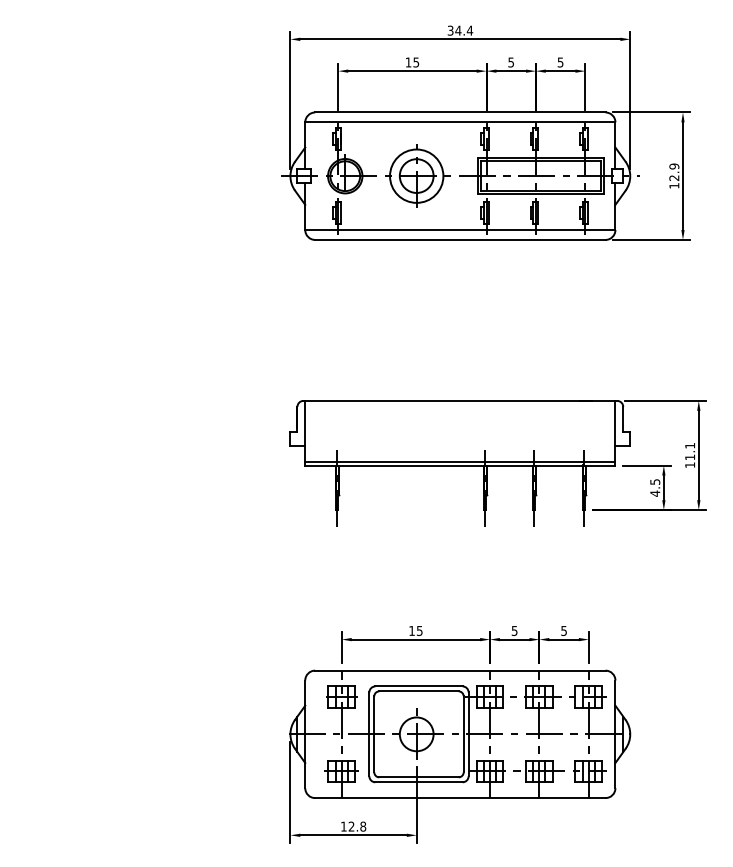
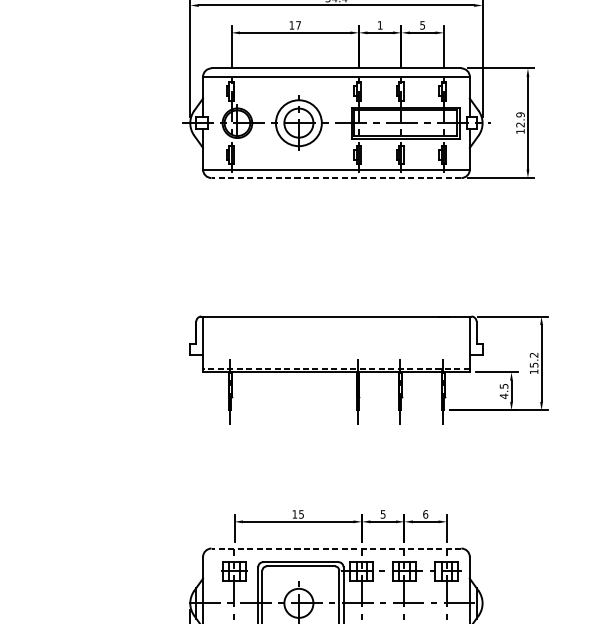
text: (416, 62) -> (298, 25), 15 -> 17
text: (510, 62) -> (379, 25), 5 -> 1
line: (459, 239) -> (335, 177), solid -> dashed
text: (690, 451) -> (534, 360), 11.1 -> 15.2
line: (459, 461) -> (335, 368), solid -> dashed
text: (564, 630) -> (426, 514), 5 -> 6
line: (459, 670) -> (335, 548), solid -> dashed

